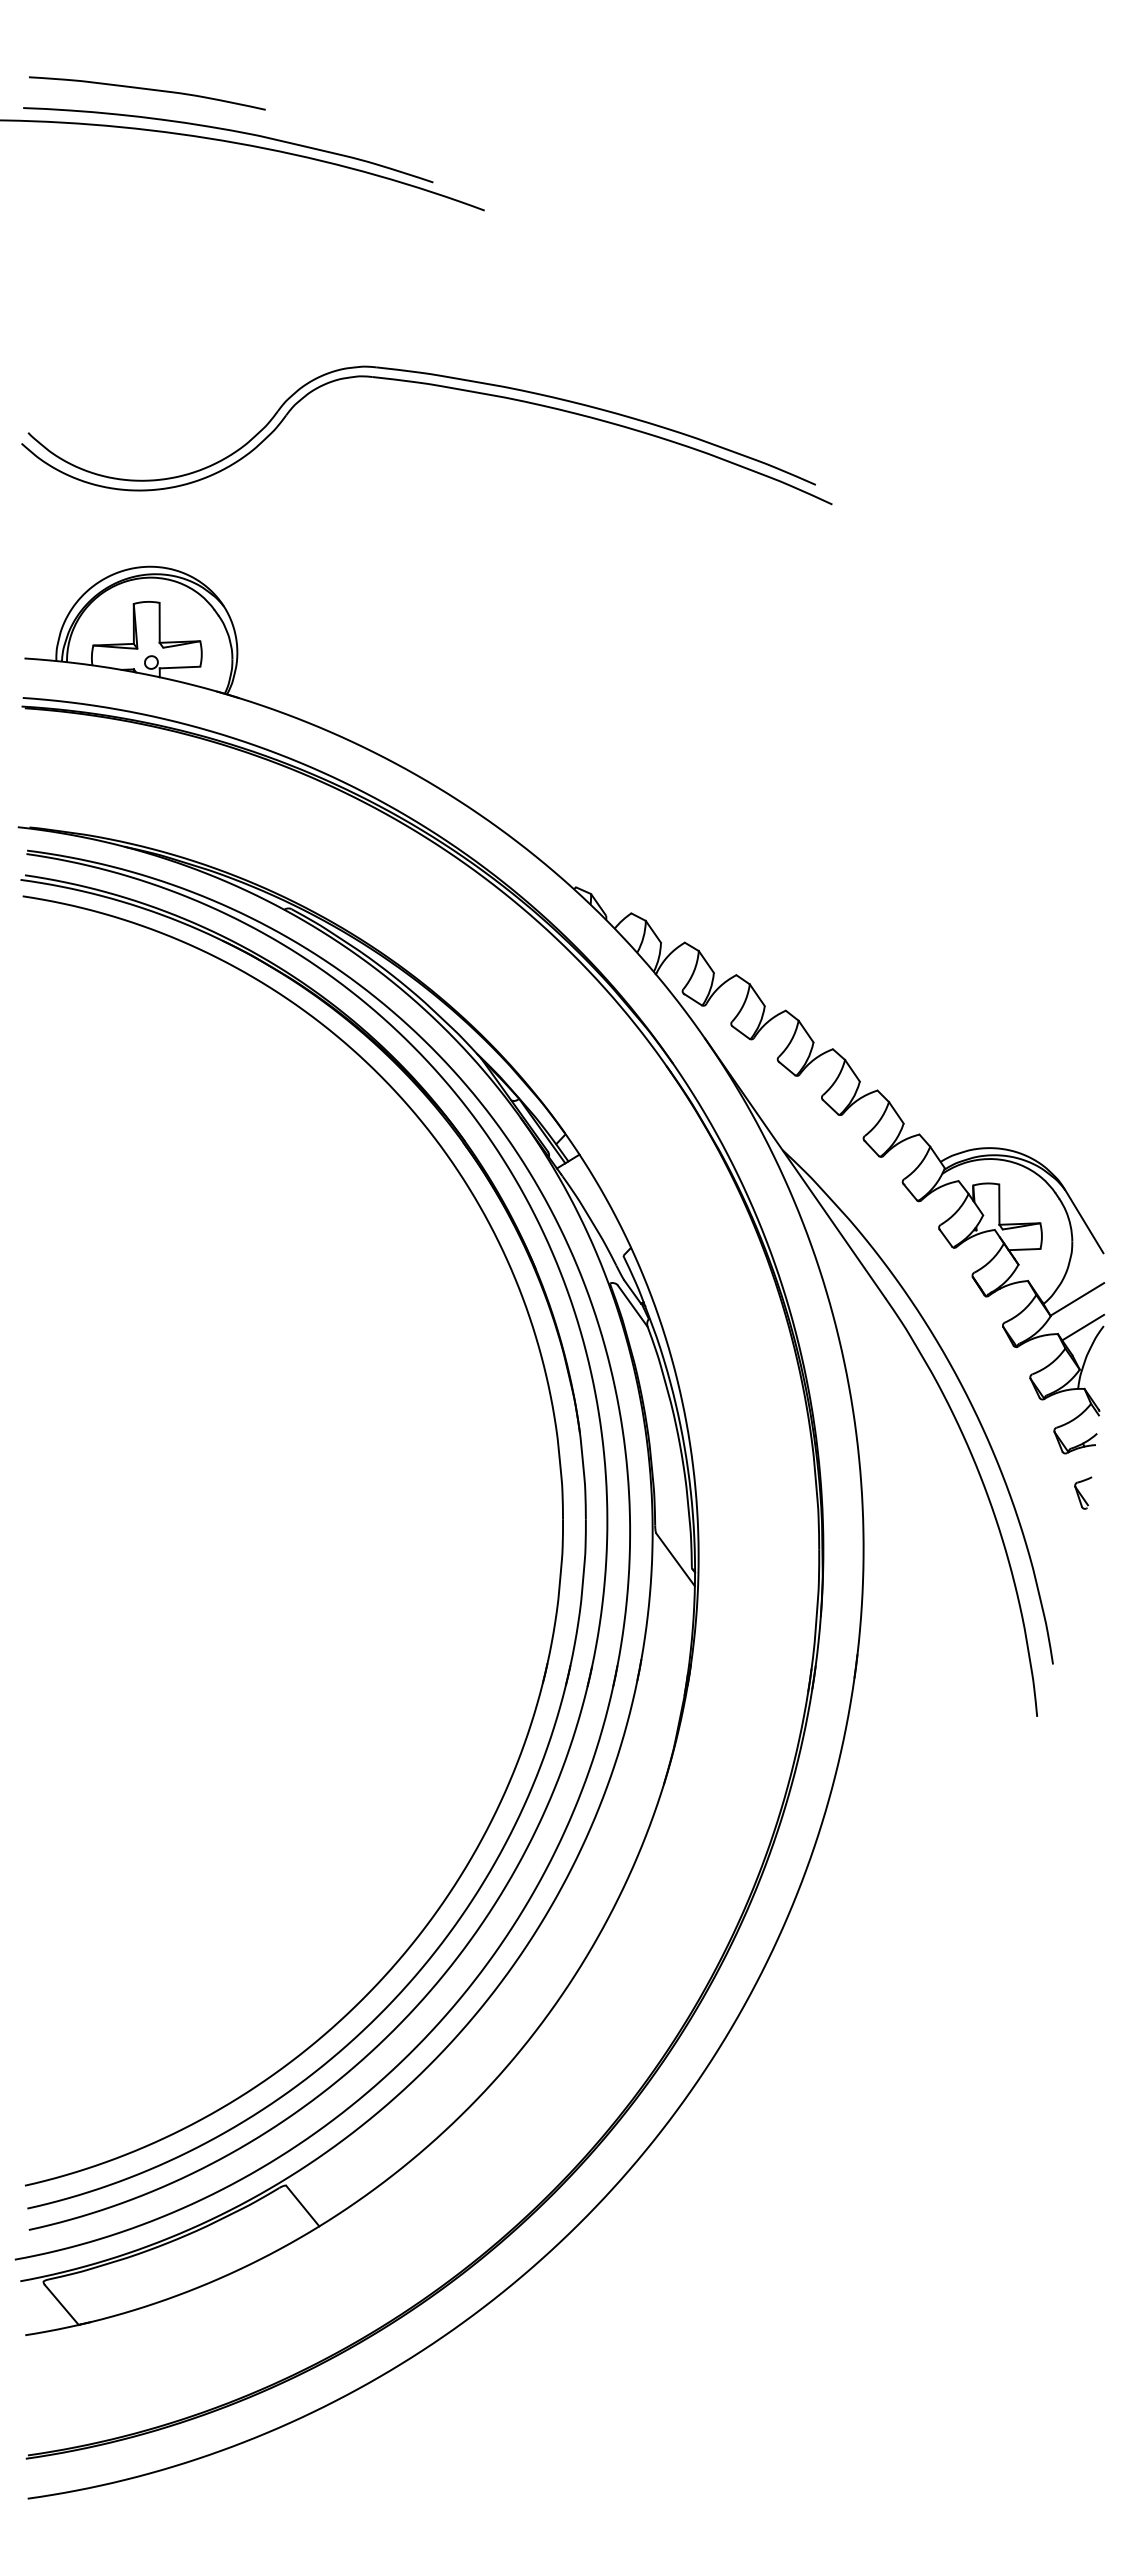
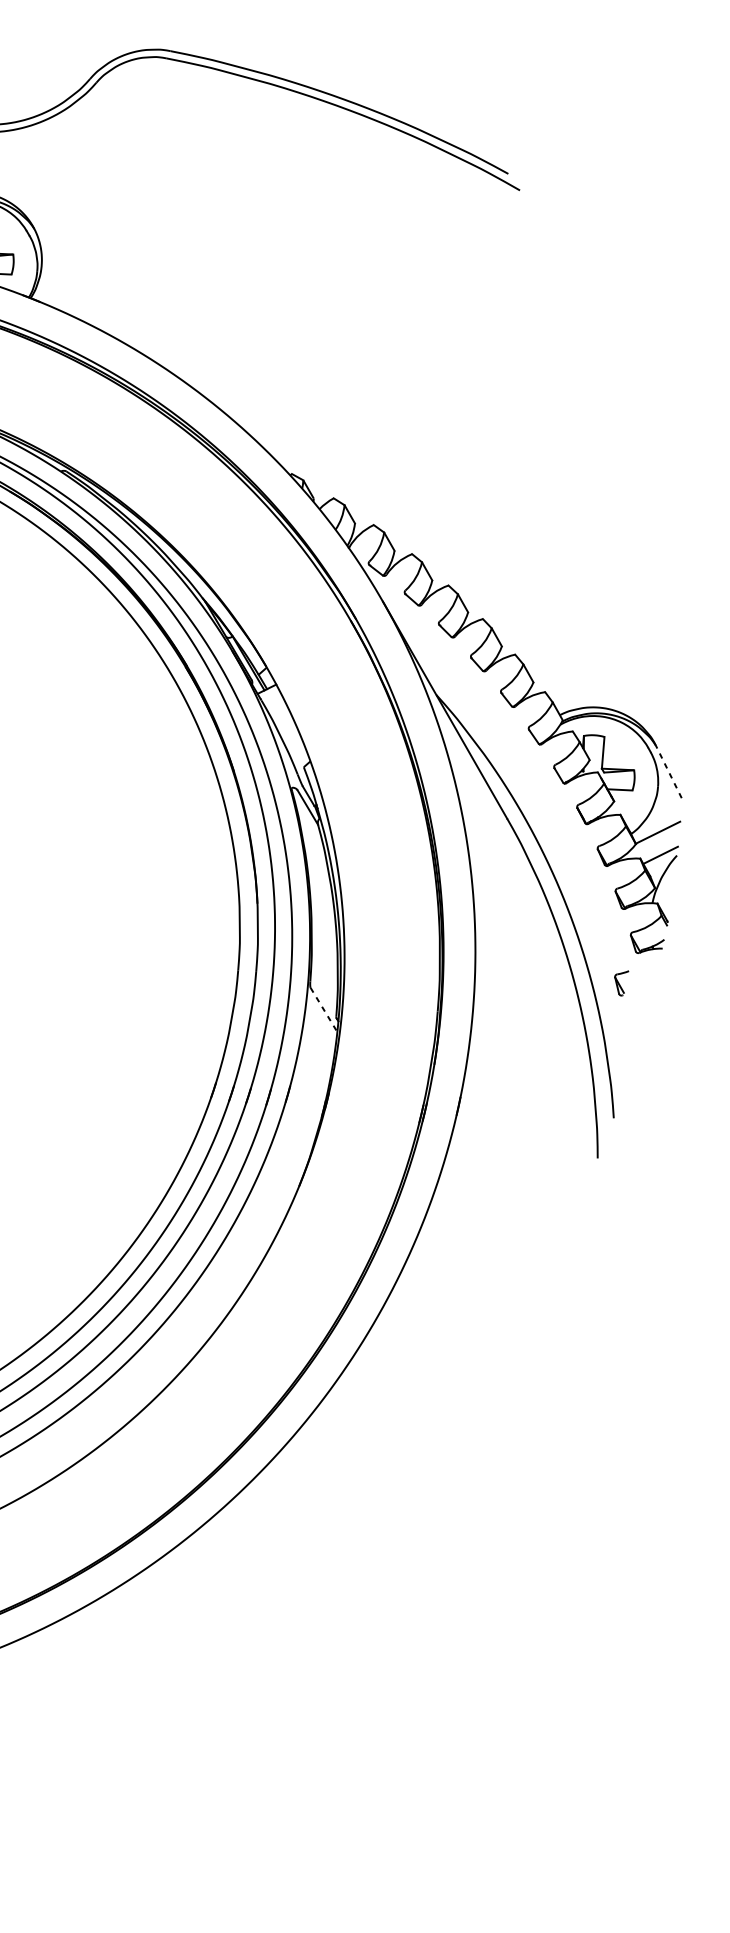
line: (1084, 1221) -> (669, 771), solid -> dashed
part: (1083, 1492) -> (621, 982), moved
line: (675, 1559) -> (323, 1009), solid -> dashed

